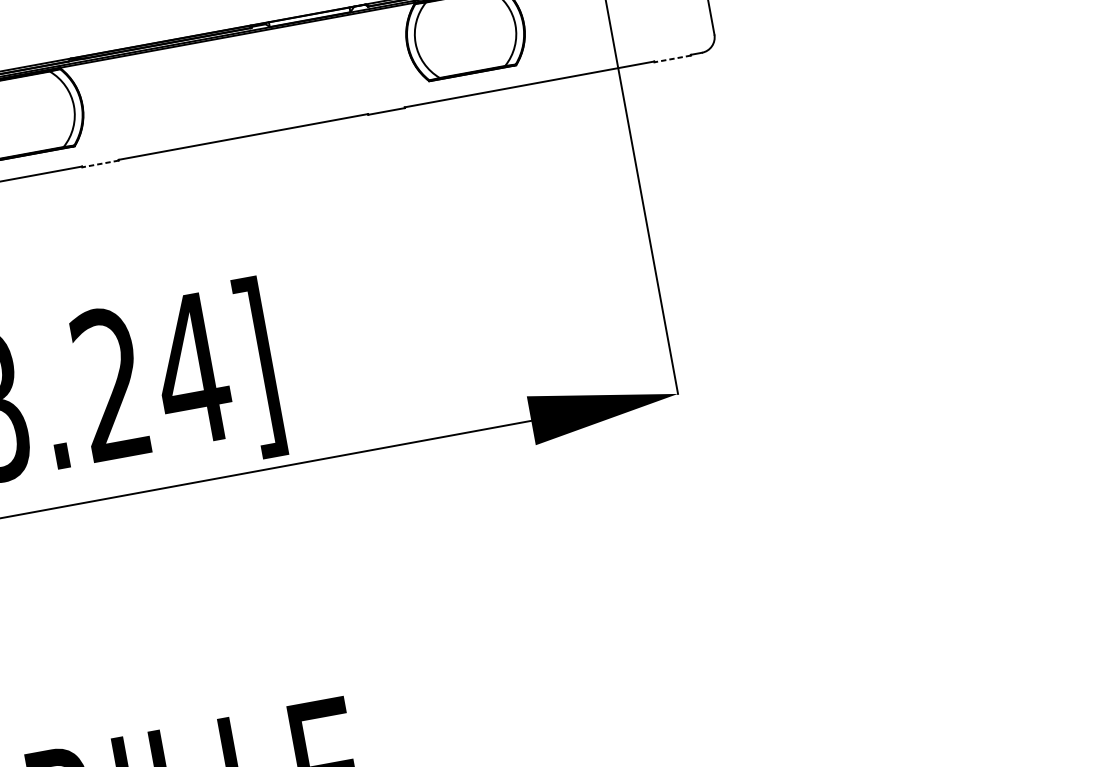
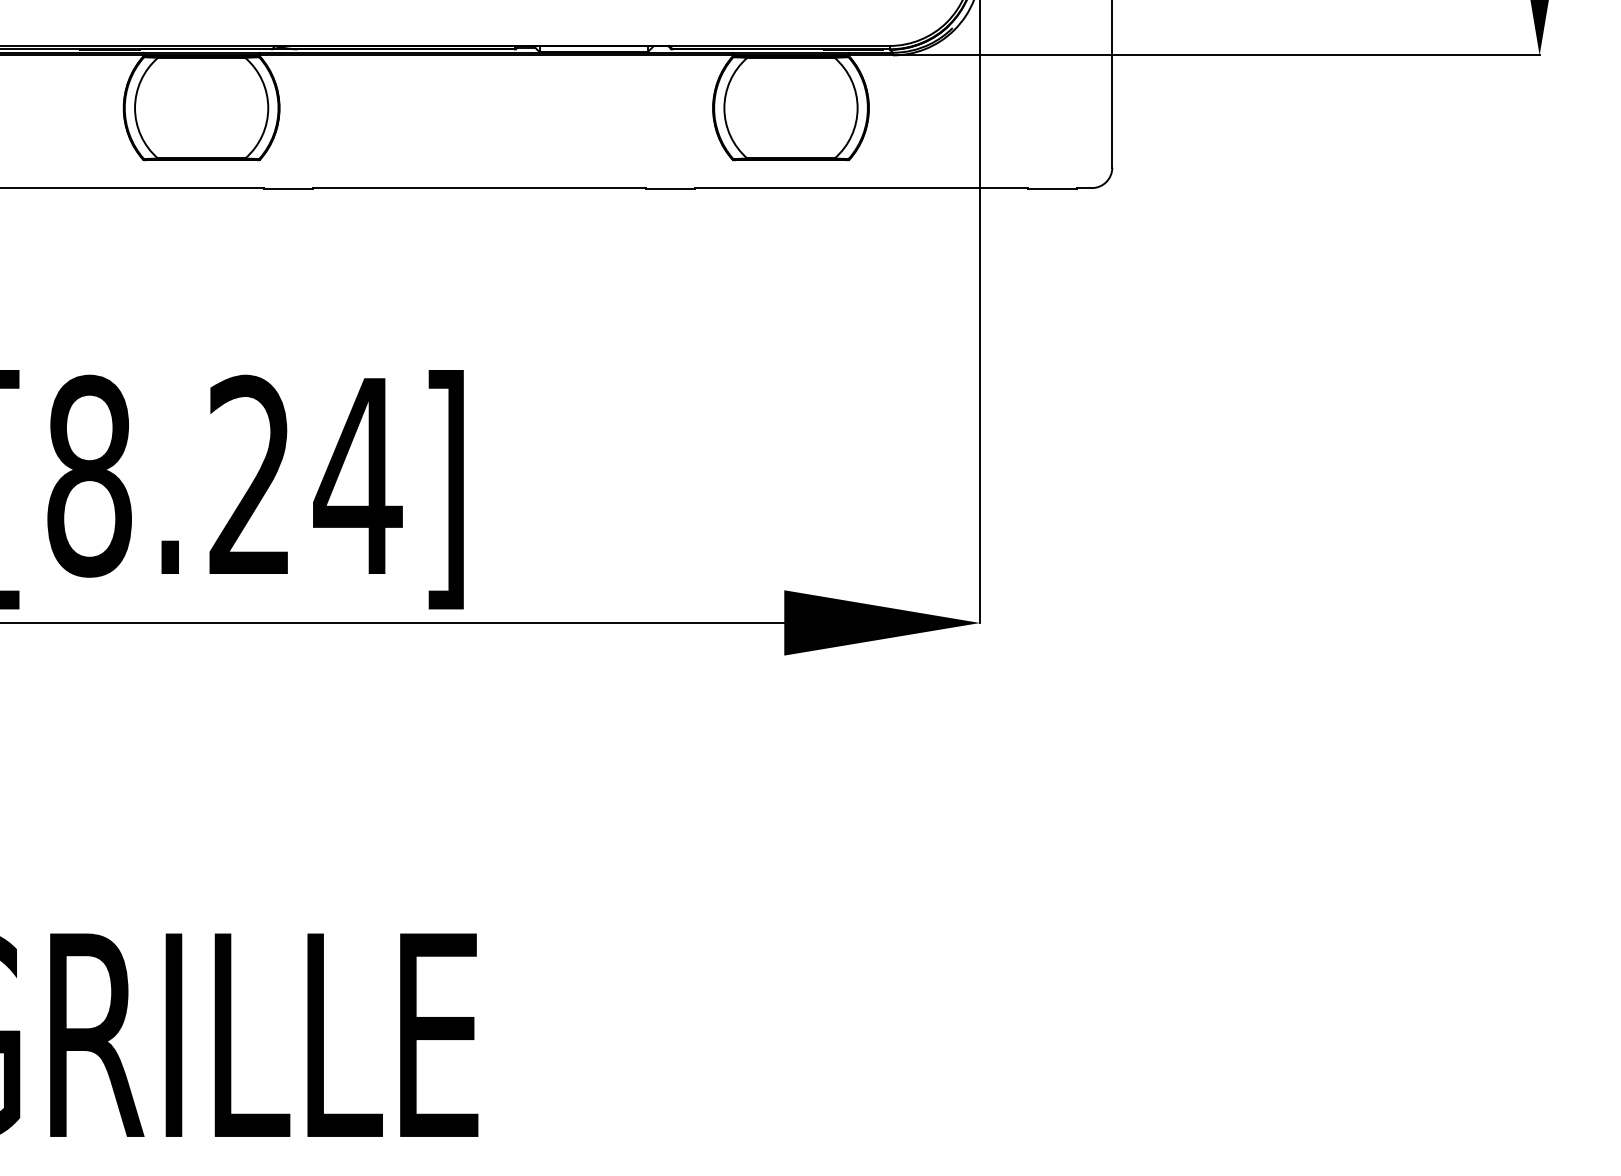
line: (672, 59) -> (1052, 189), dashed -> solid
line: (100, 164) -> (288, 189), dashed -> solid

